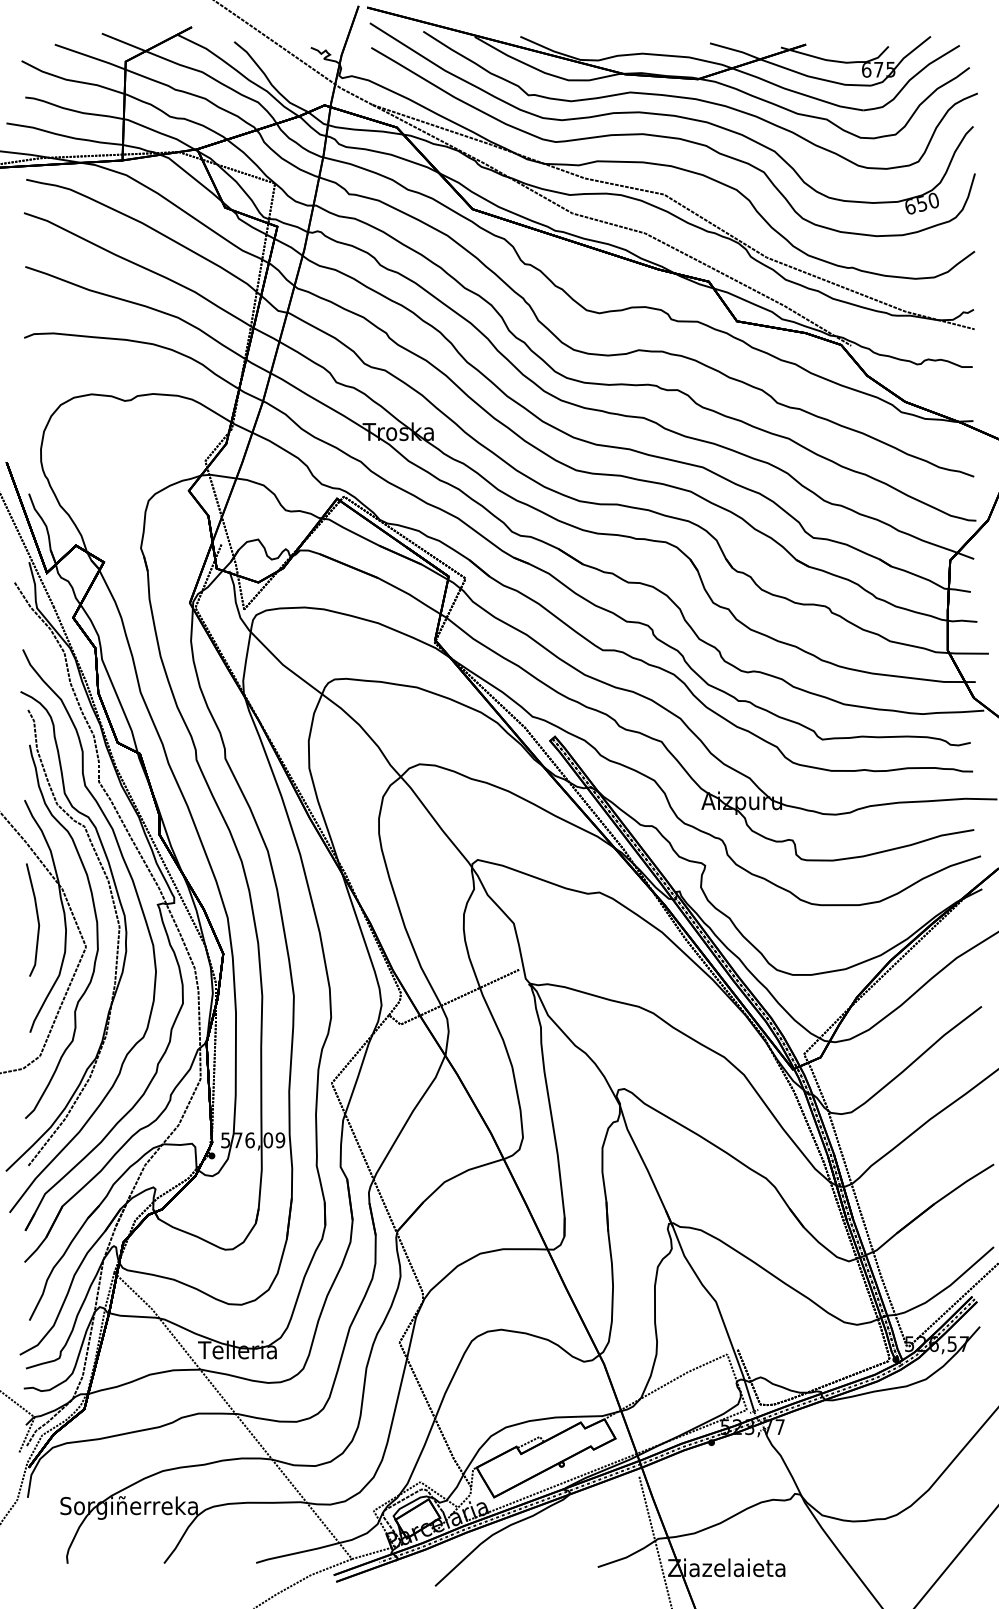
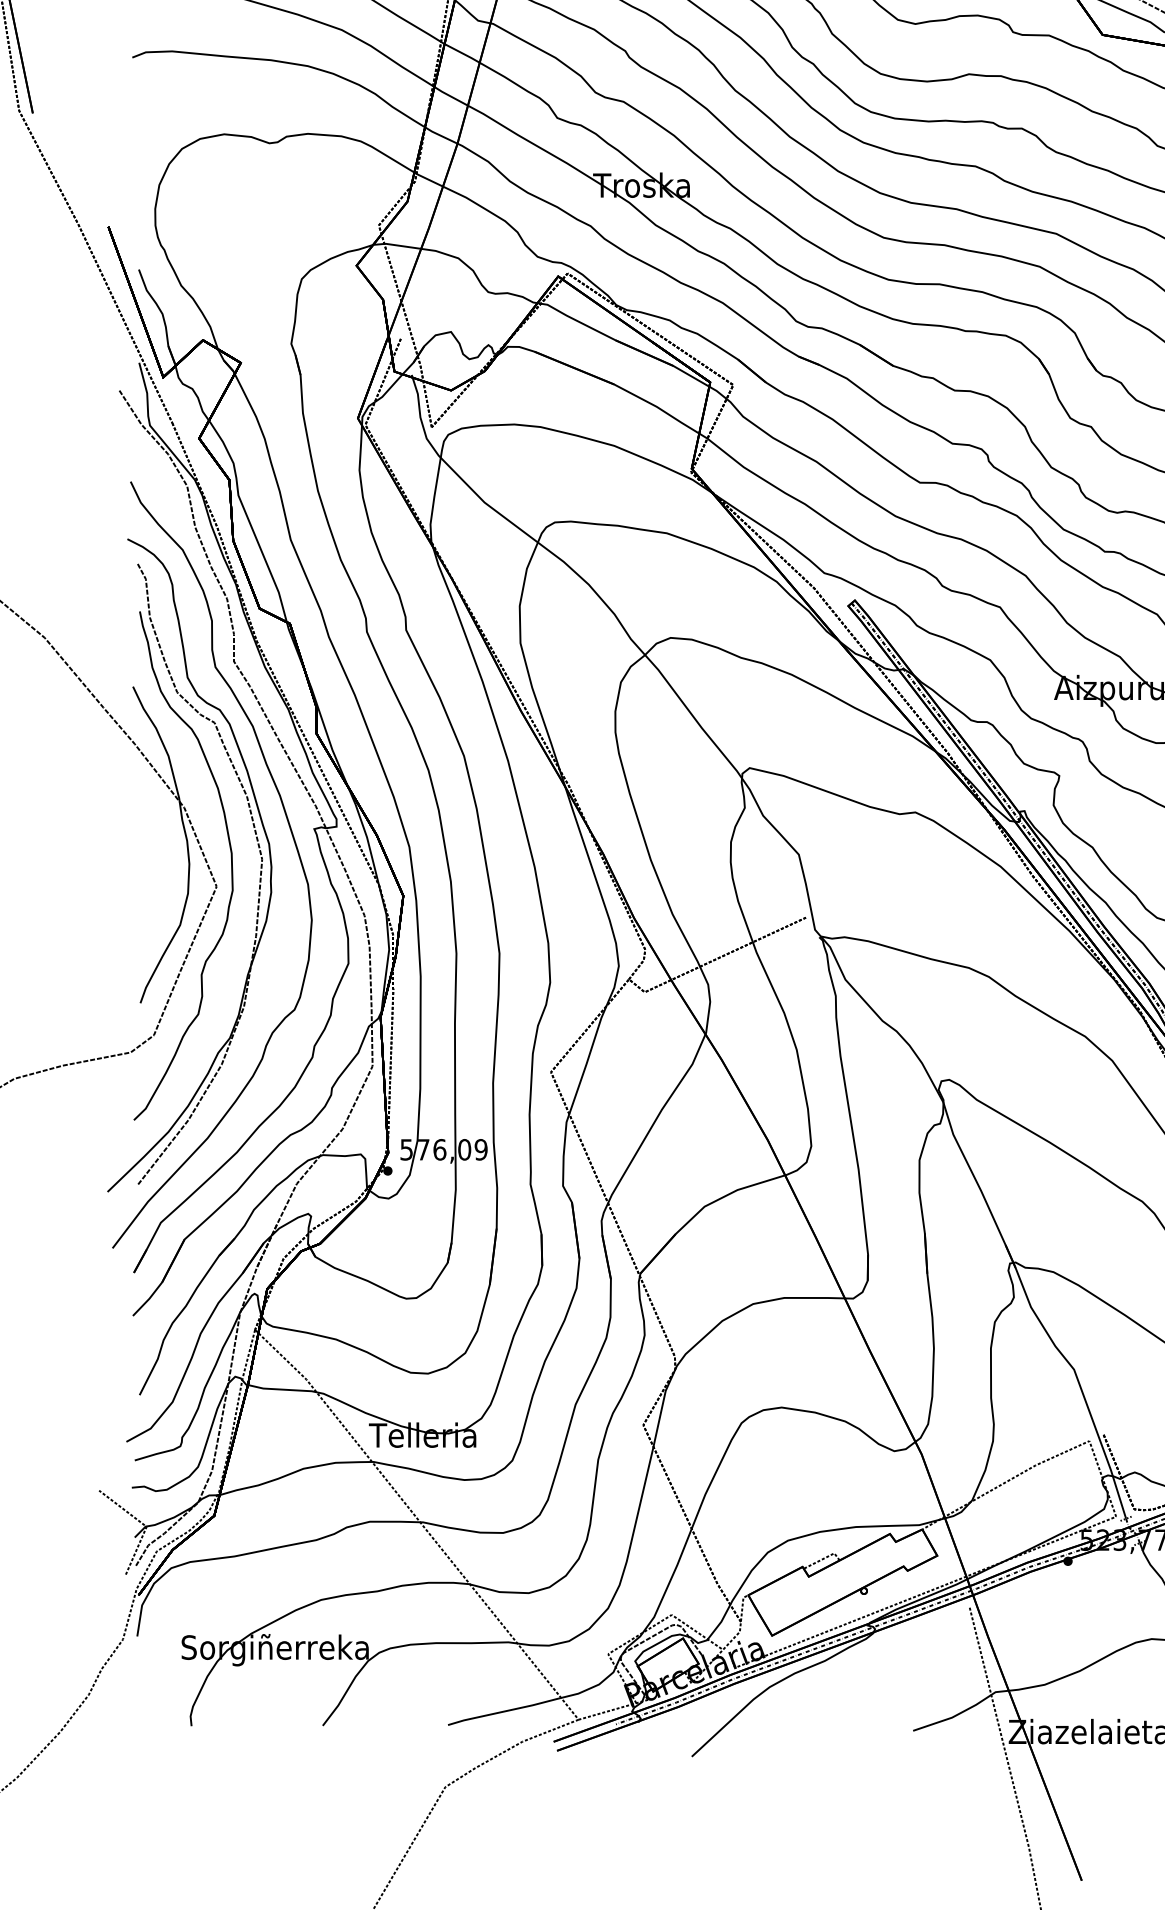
line: (37, 919) -> (150, 849), removed

